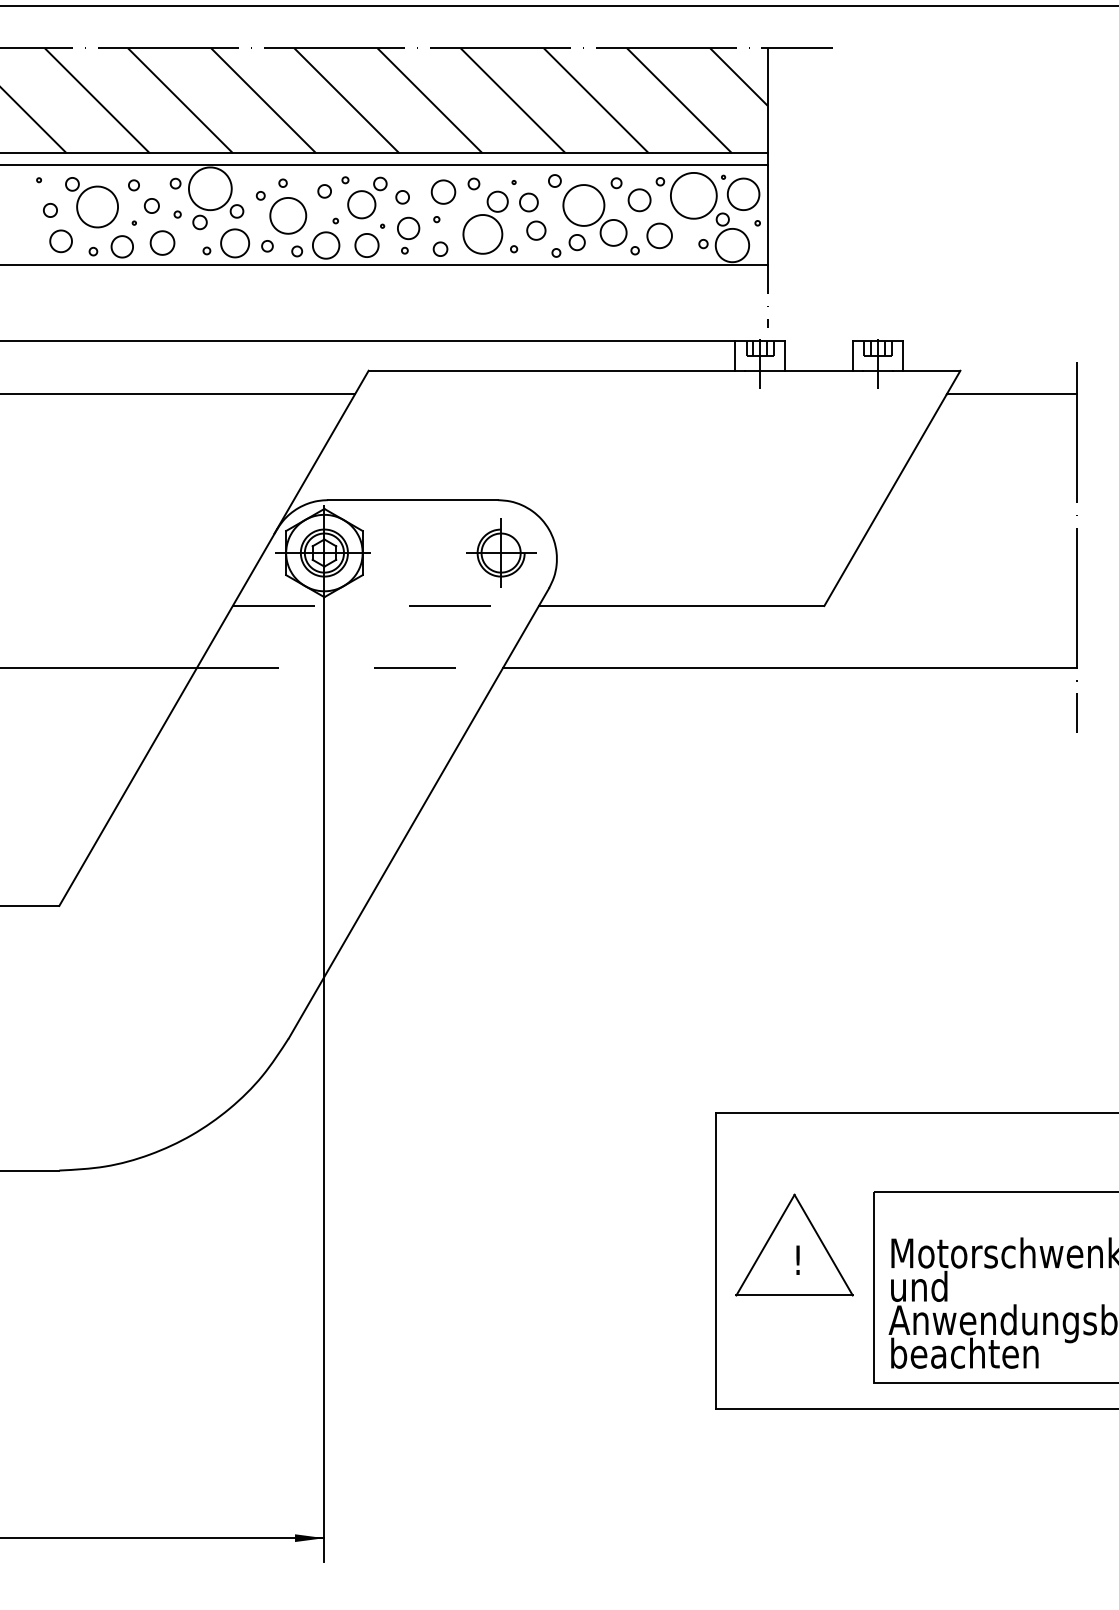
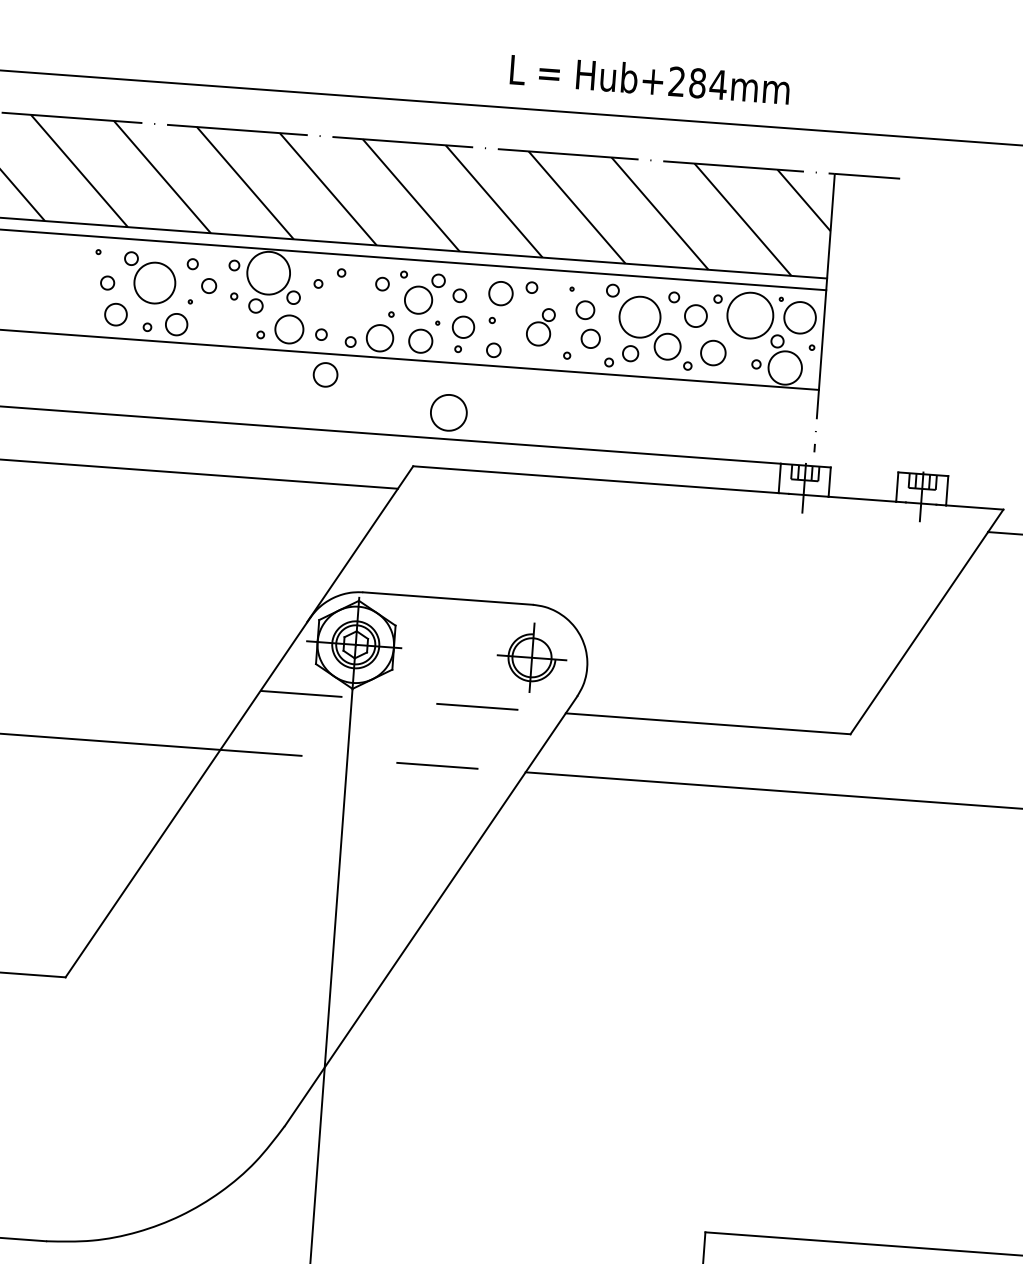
part: (288, 215) -> (449, 412), moved
part: (485, 222) -> (540, 326), size x0.6
part: (162, 242) -> (325, 374), moved

